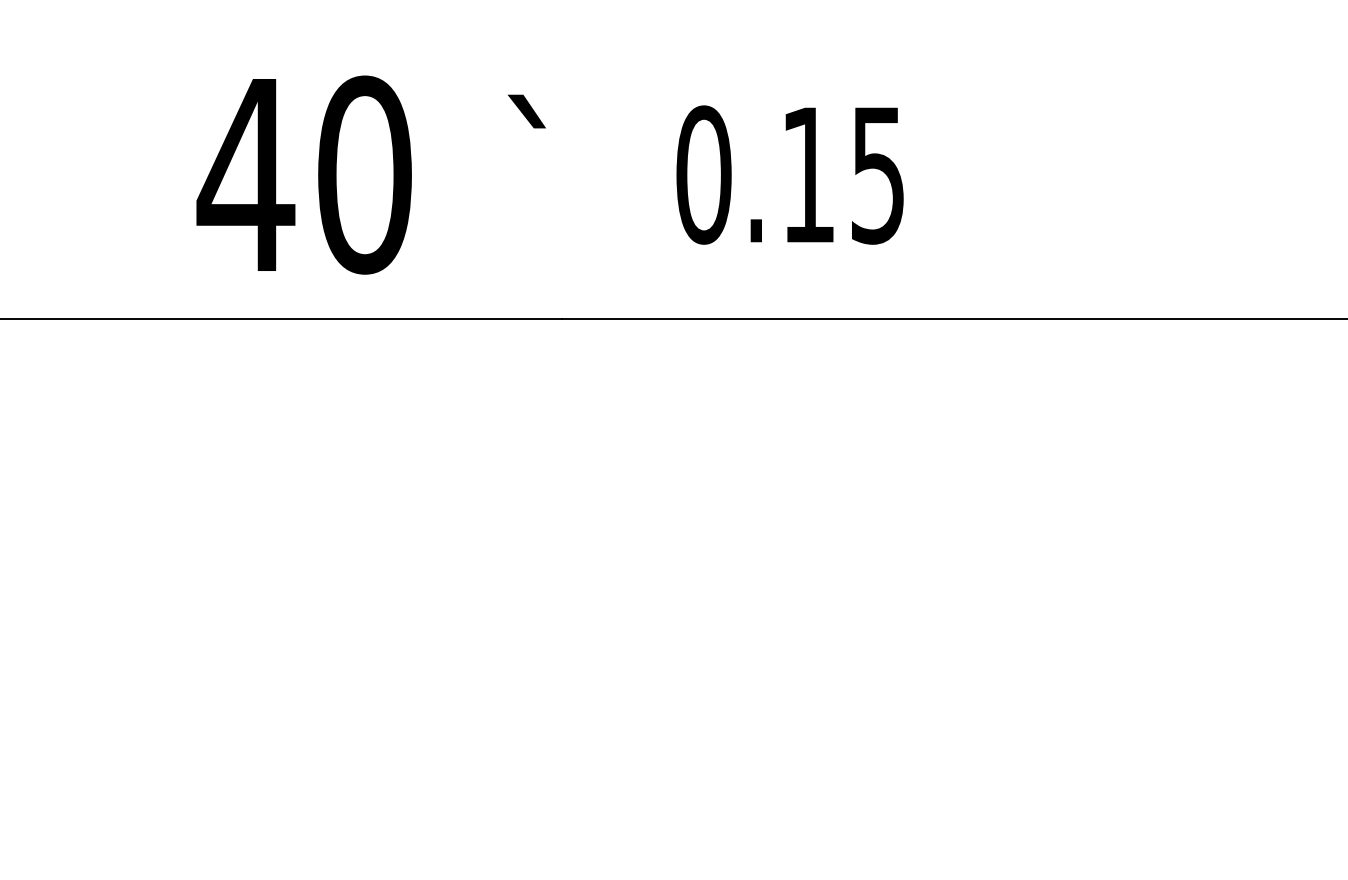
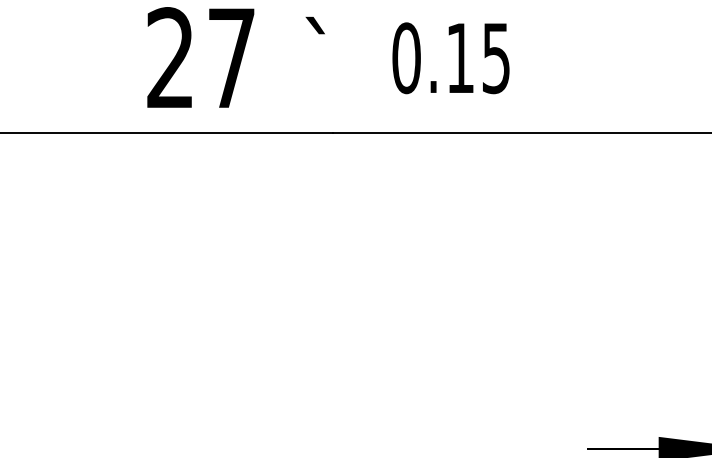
text: (304, 175) -> (200, 58), 40 -> 27

